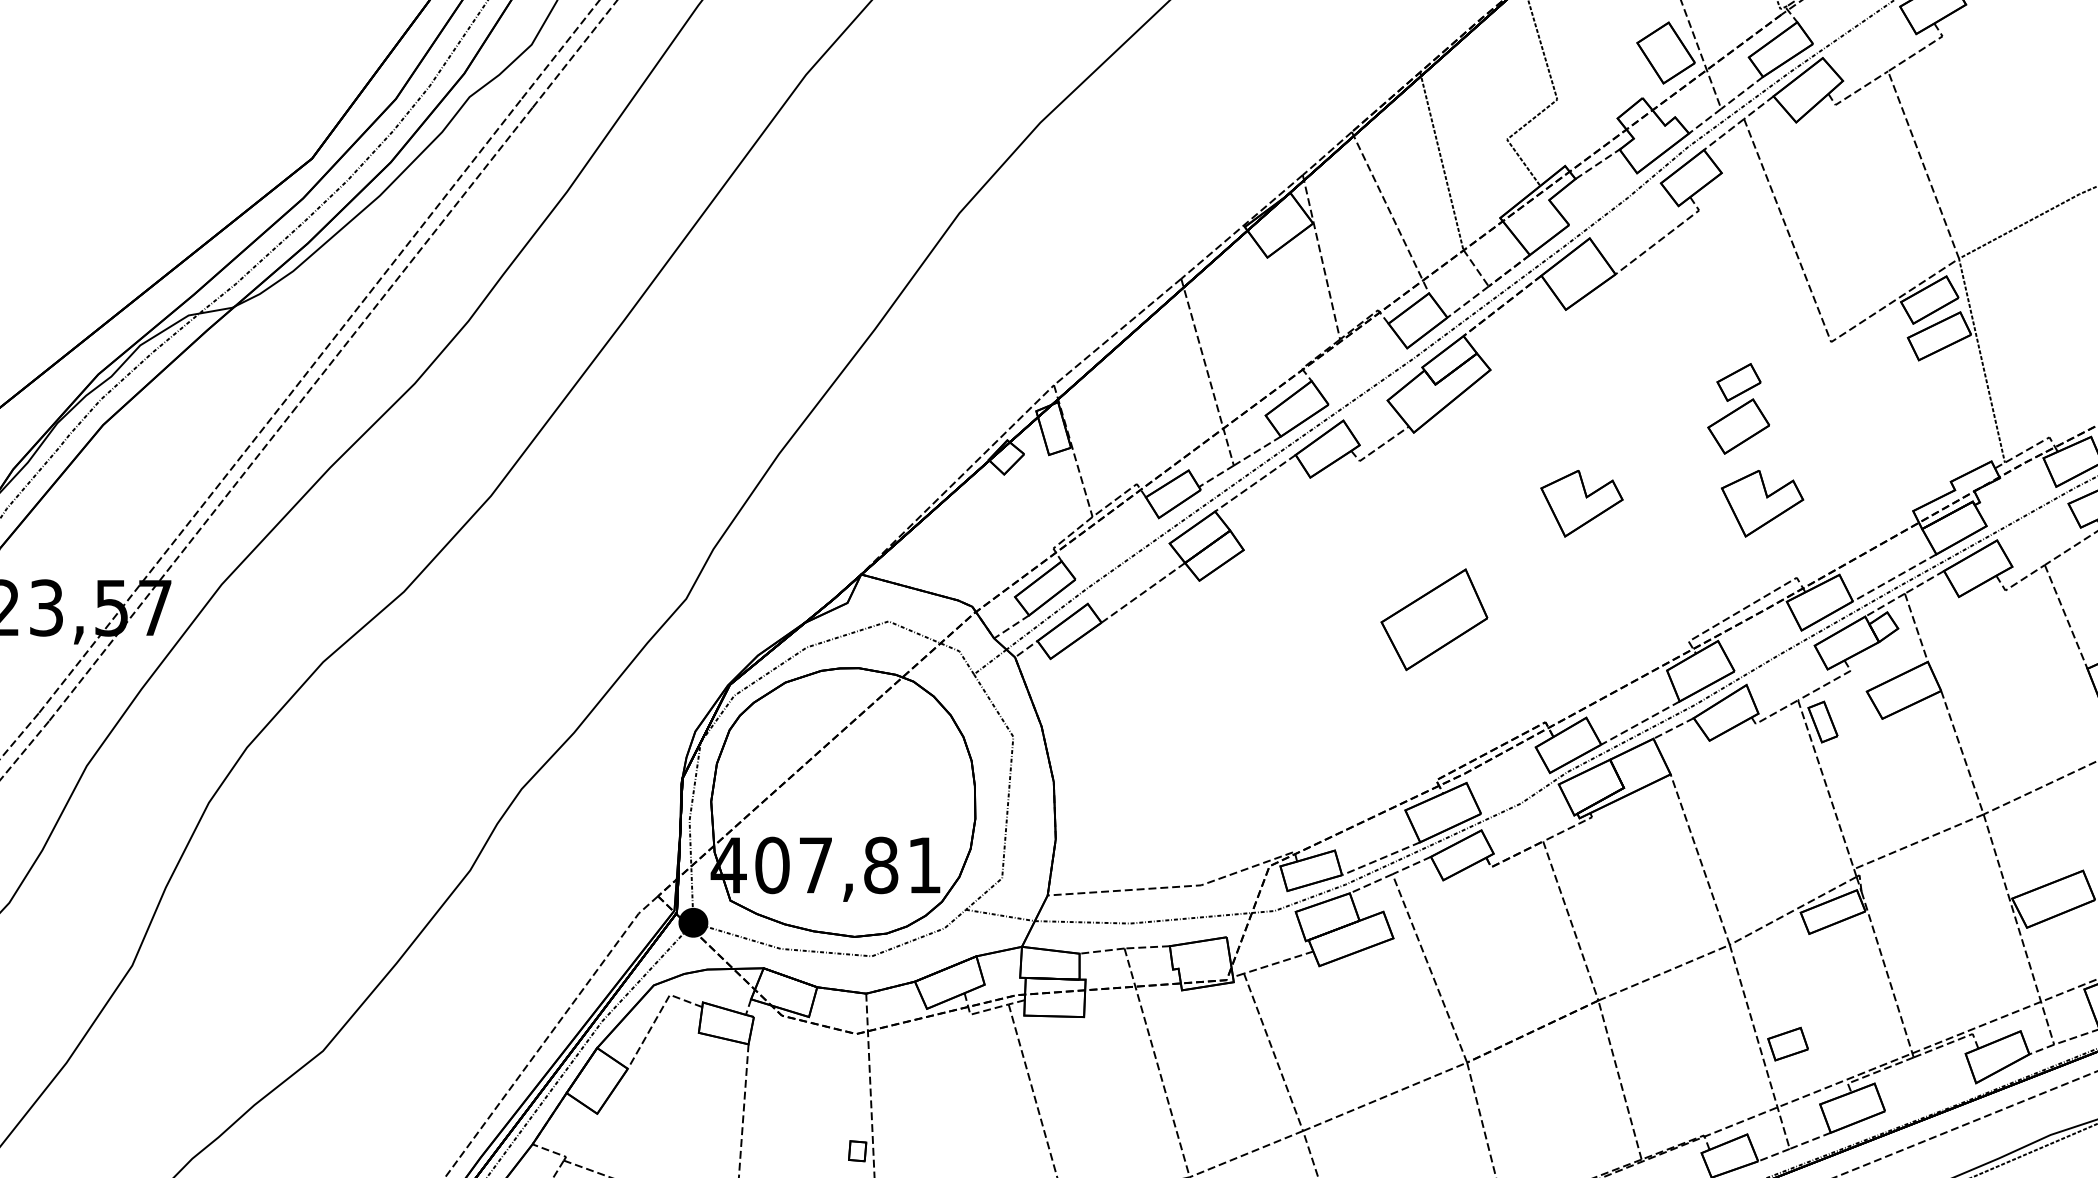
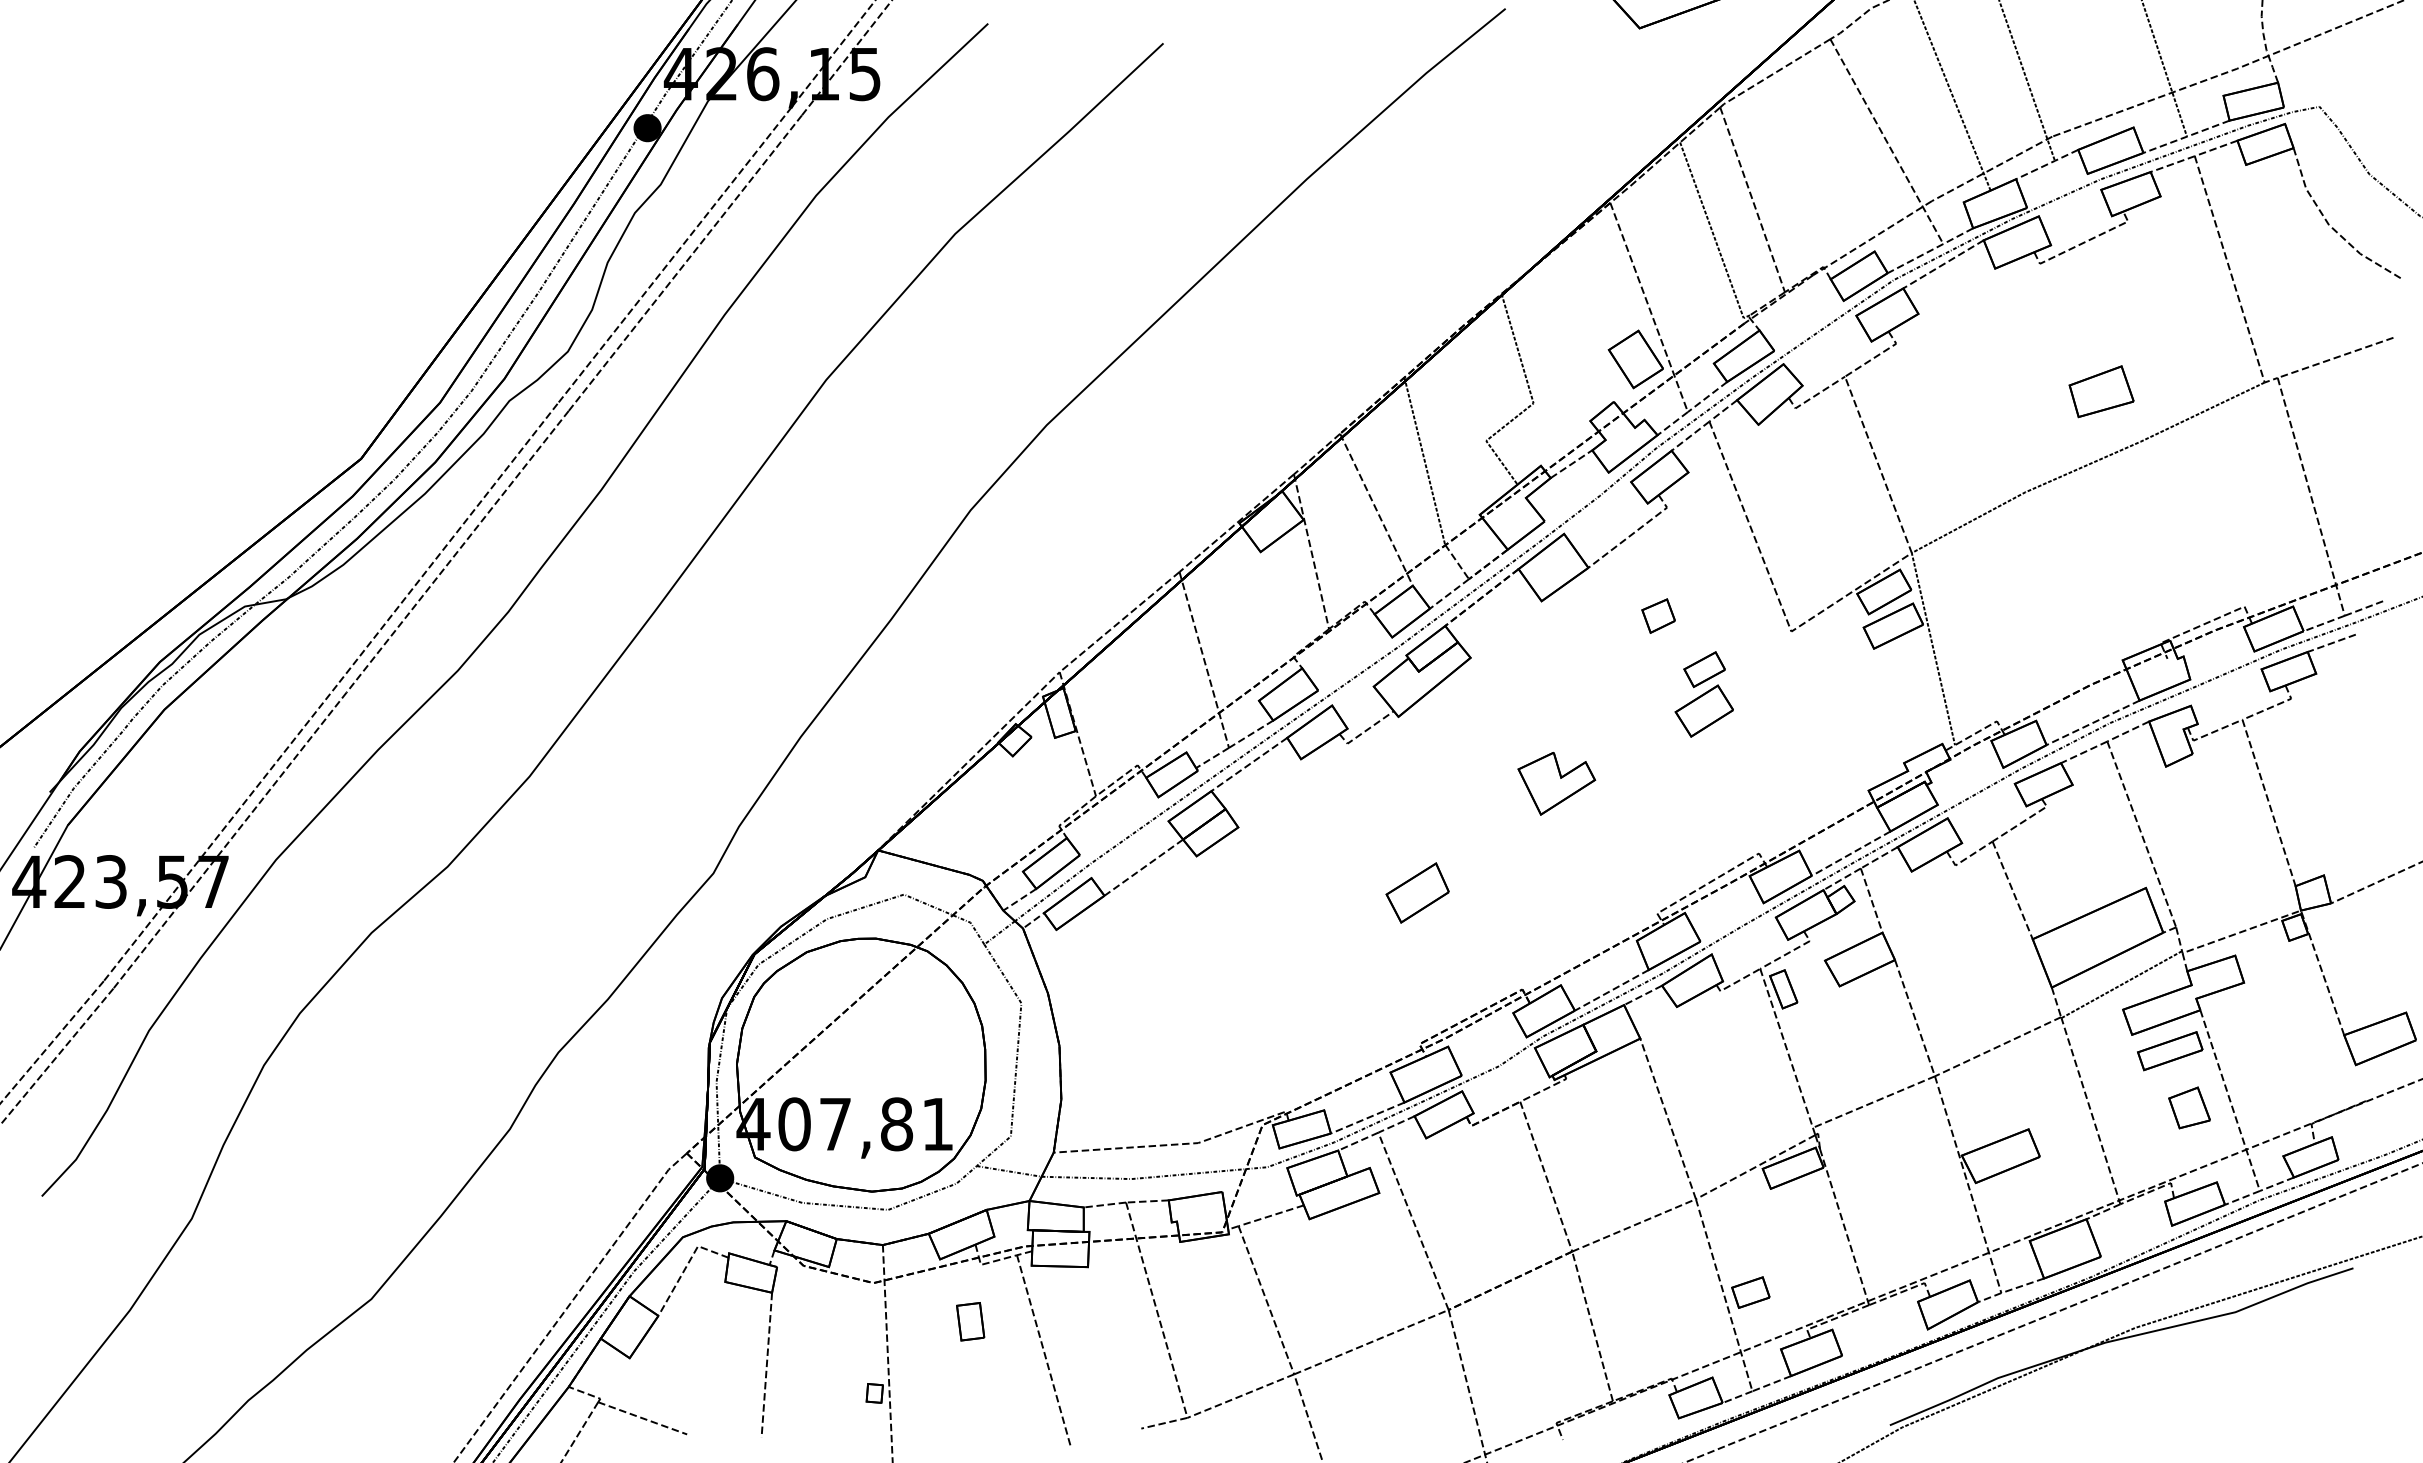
part: (1690, 324) -> (1658, 615), added
part: (1762, 503) -> (1726, 783), removed
part: (1434, 619) -> (1417, 892), size x0.62
part: (959, 1074) -> (970, 1321), added

